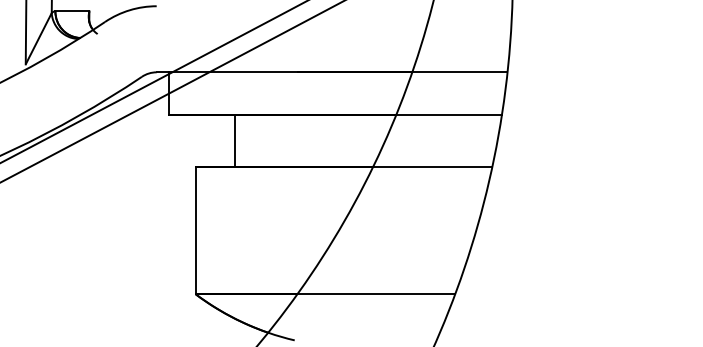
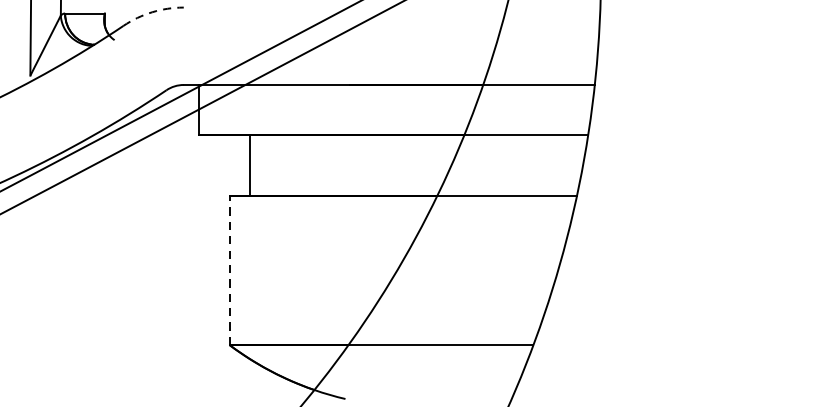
arc: (129, 10) -> (151, 12), solid -> dashed
line: (235, 140) -> (250, 164), moved
line: (195, 230) -> (229, 270), solid -> dashed

